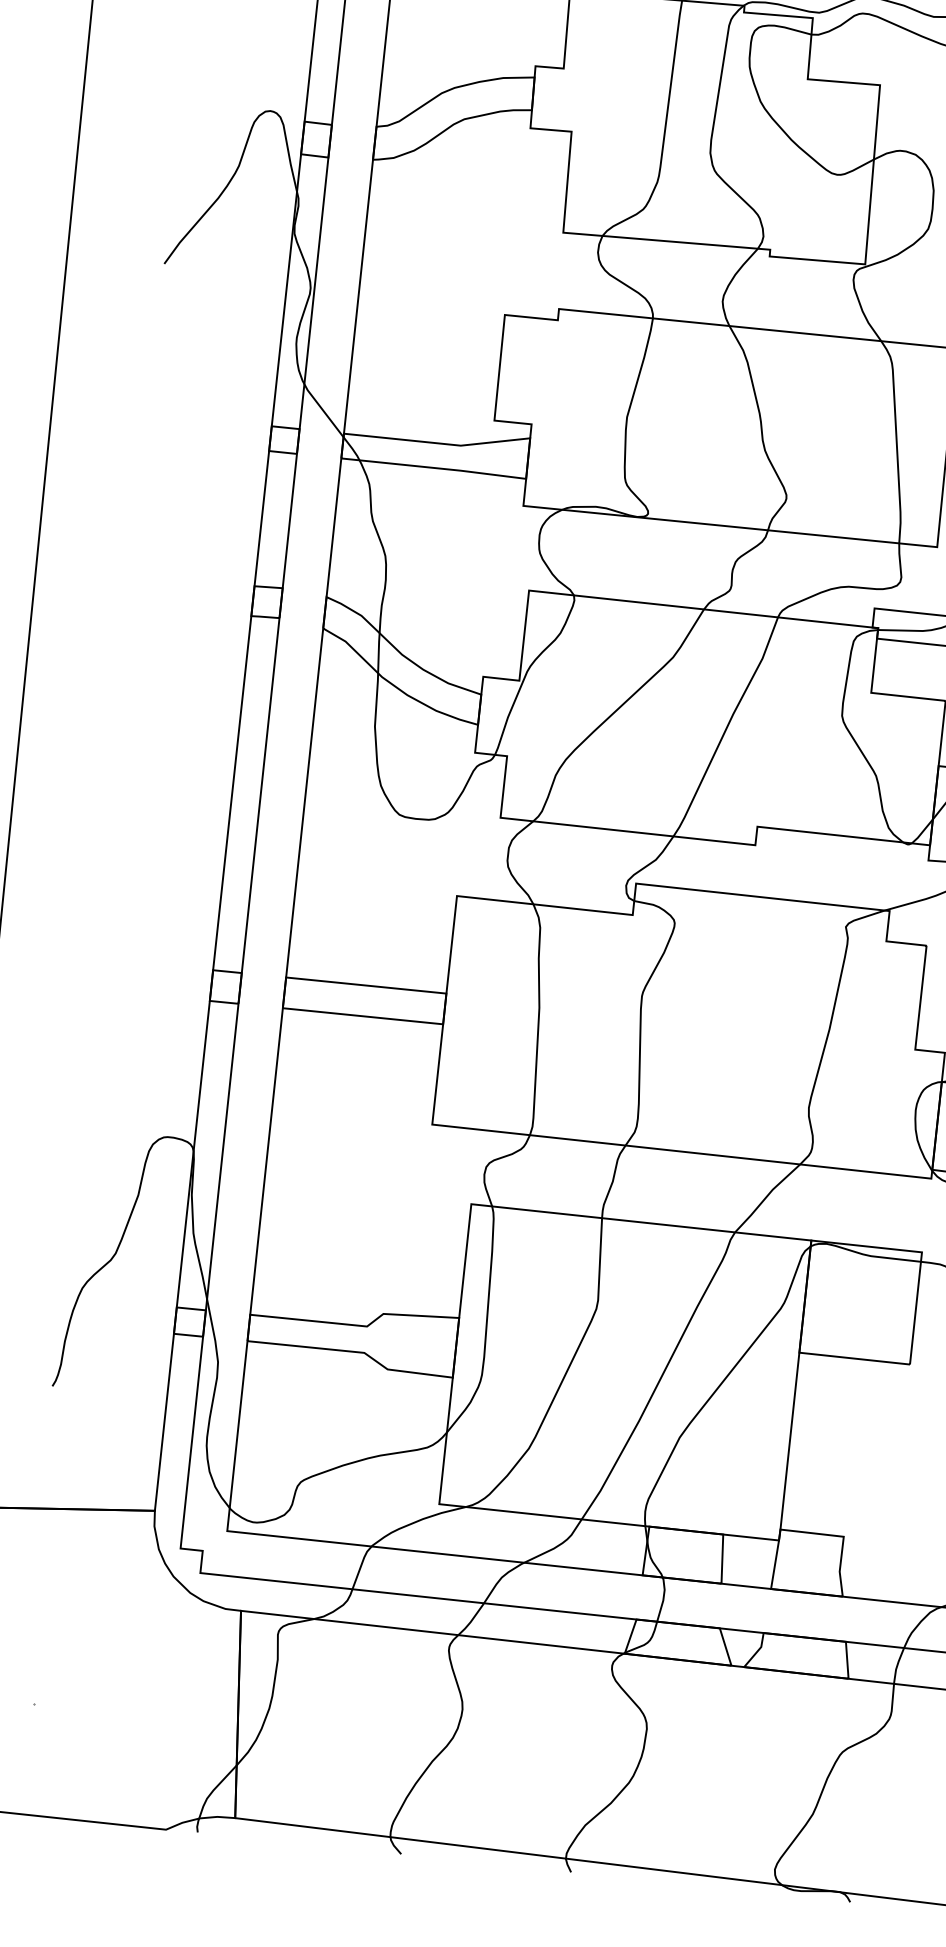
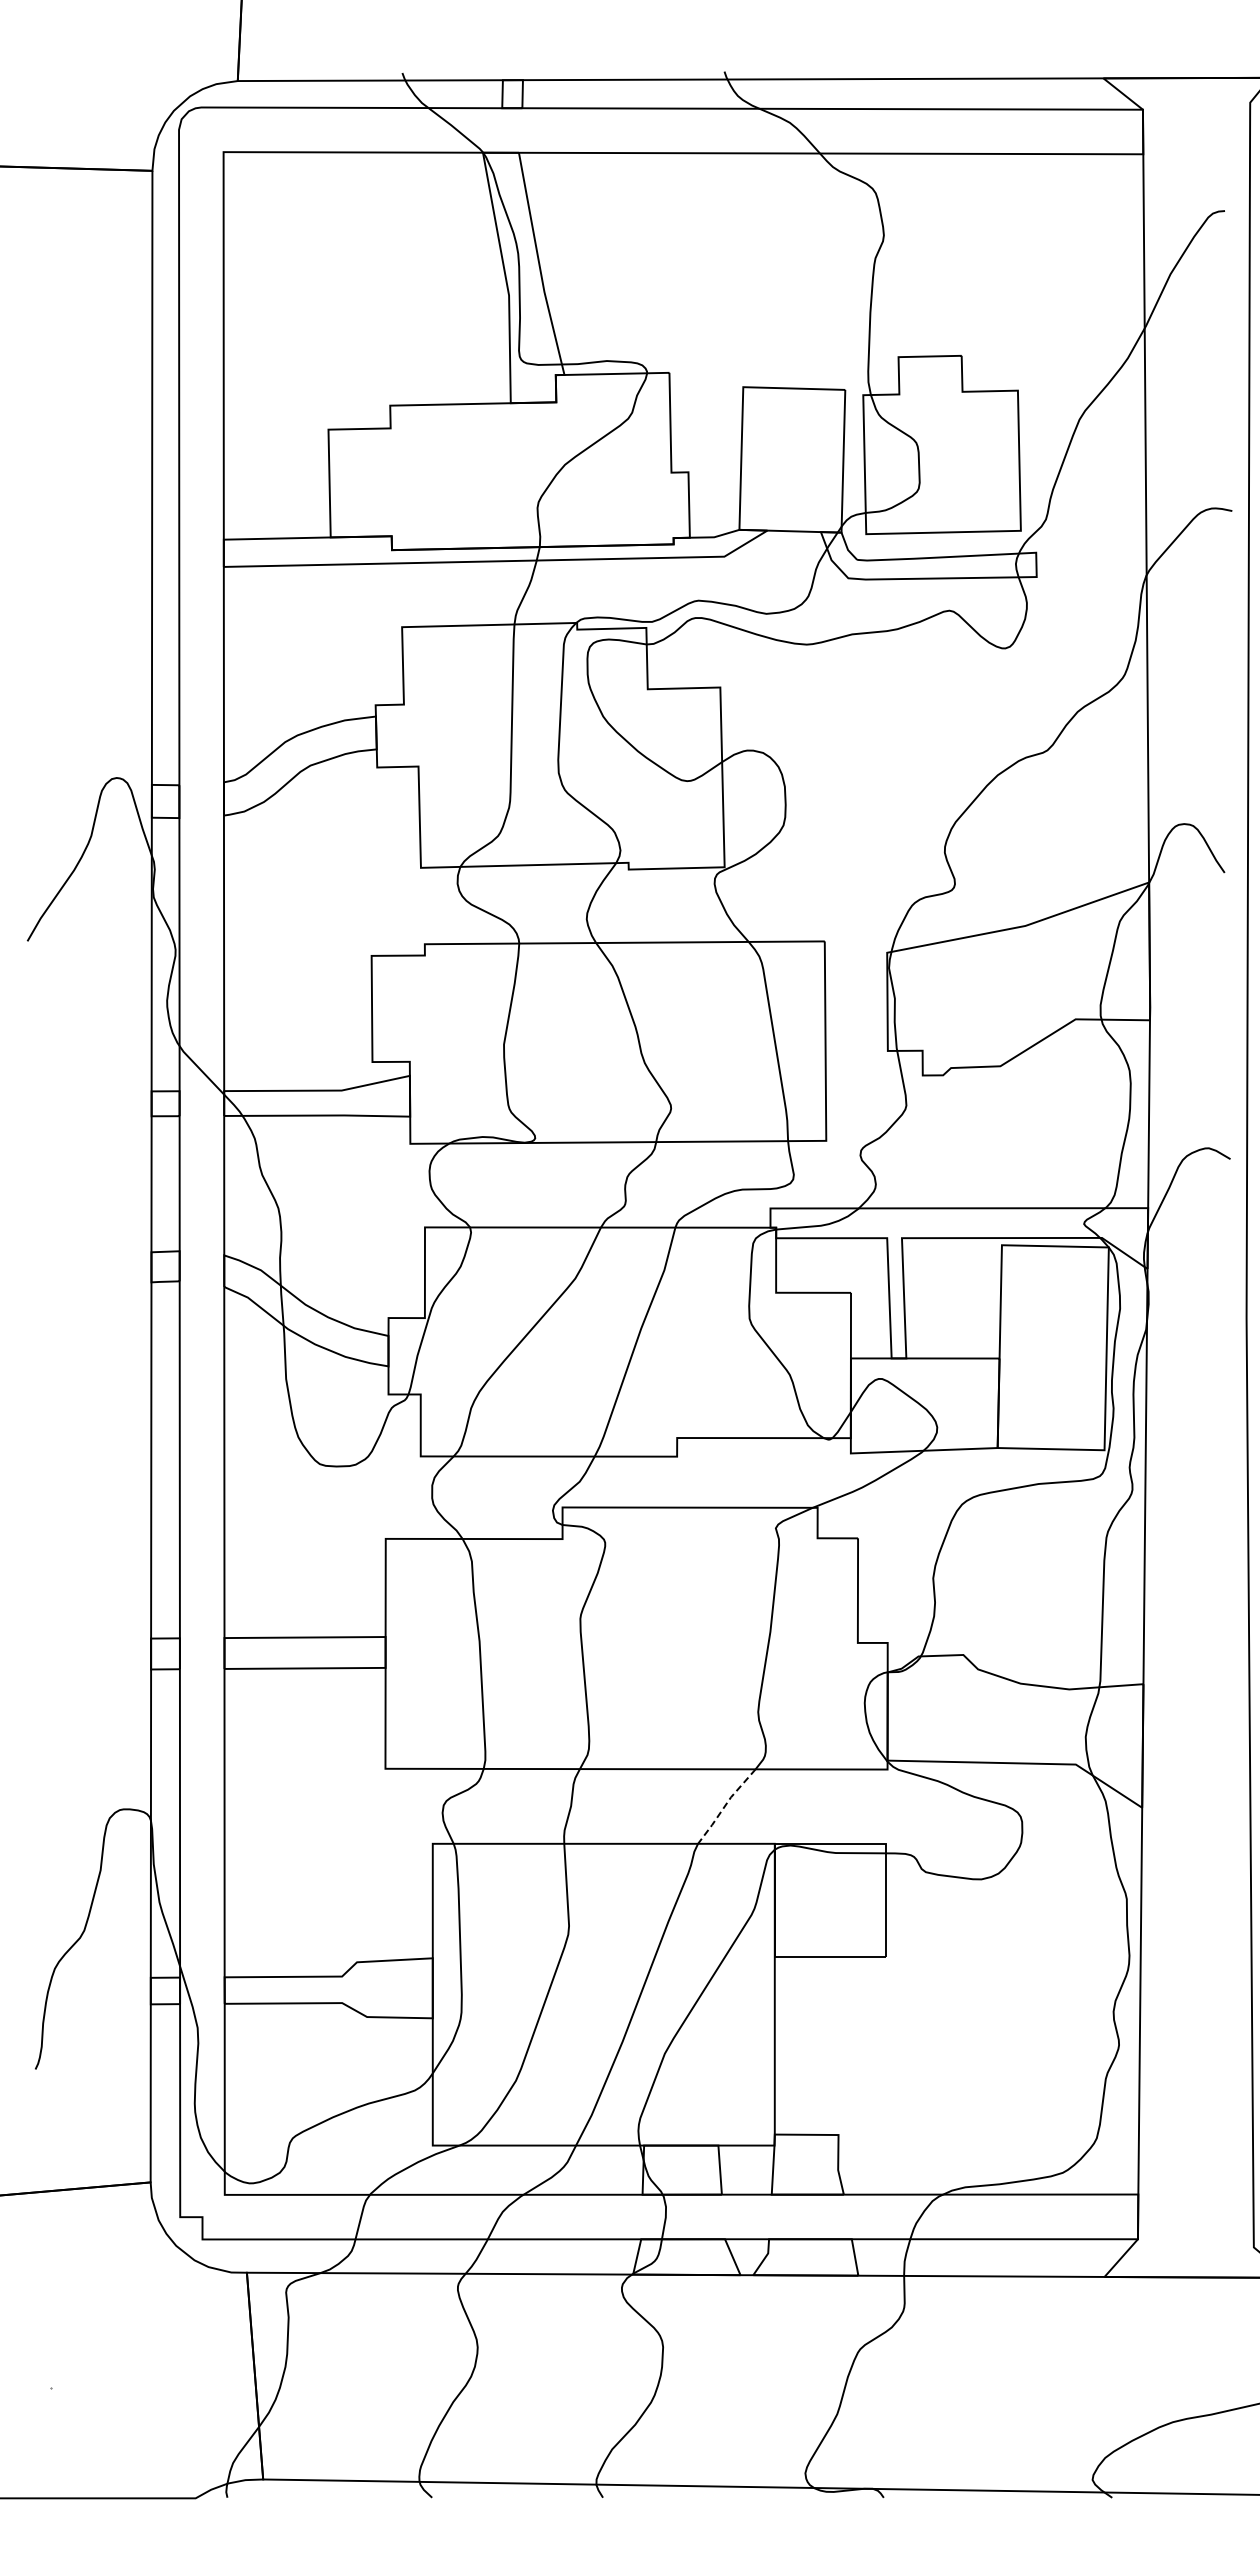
line: (766, 1197) -> (725, 1805), solid -> dashed

